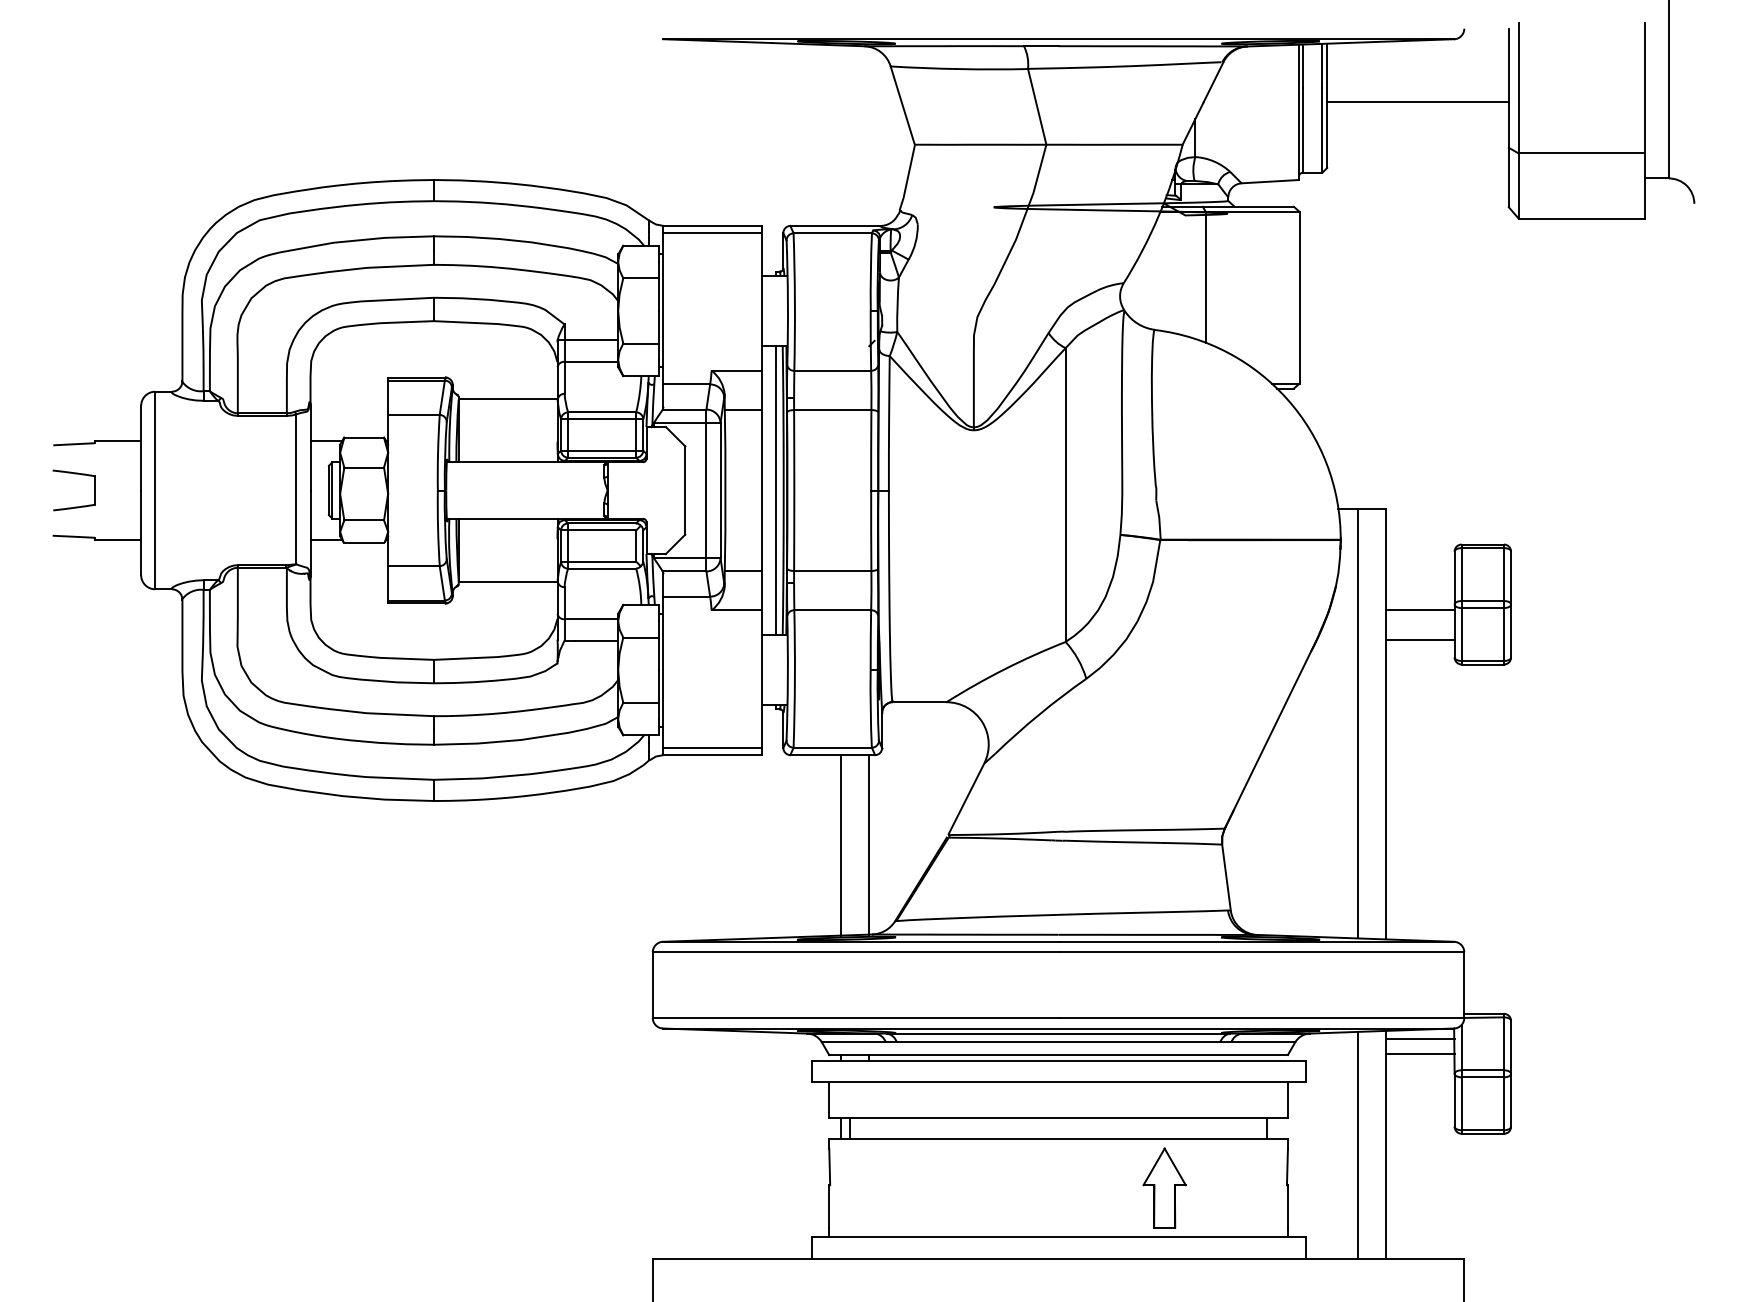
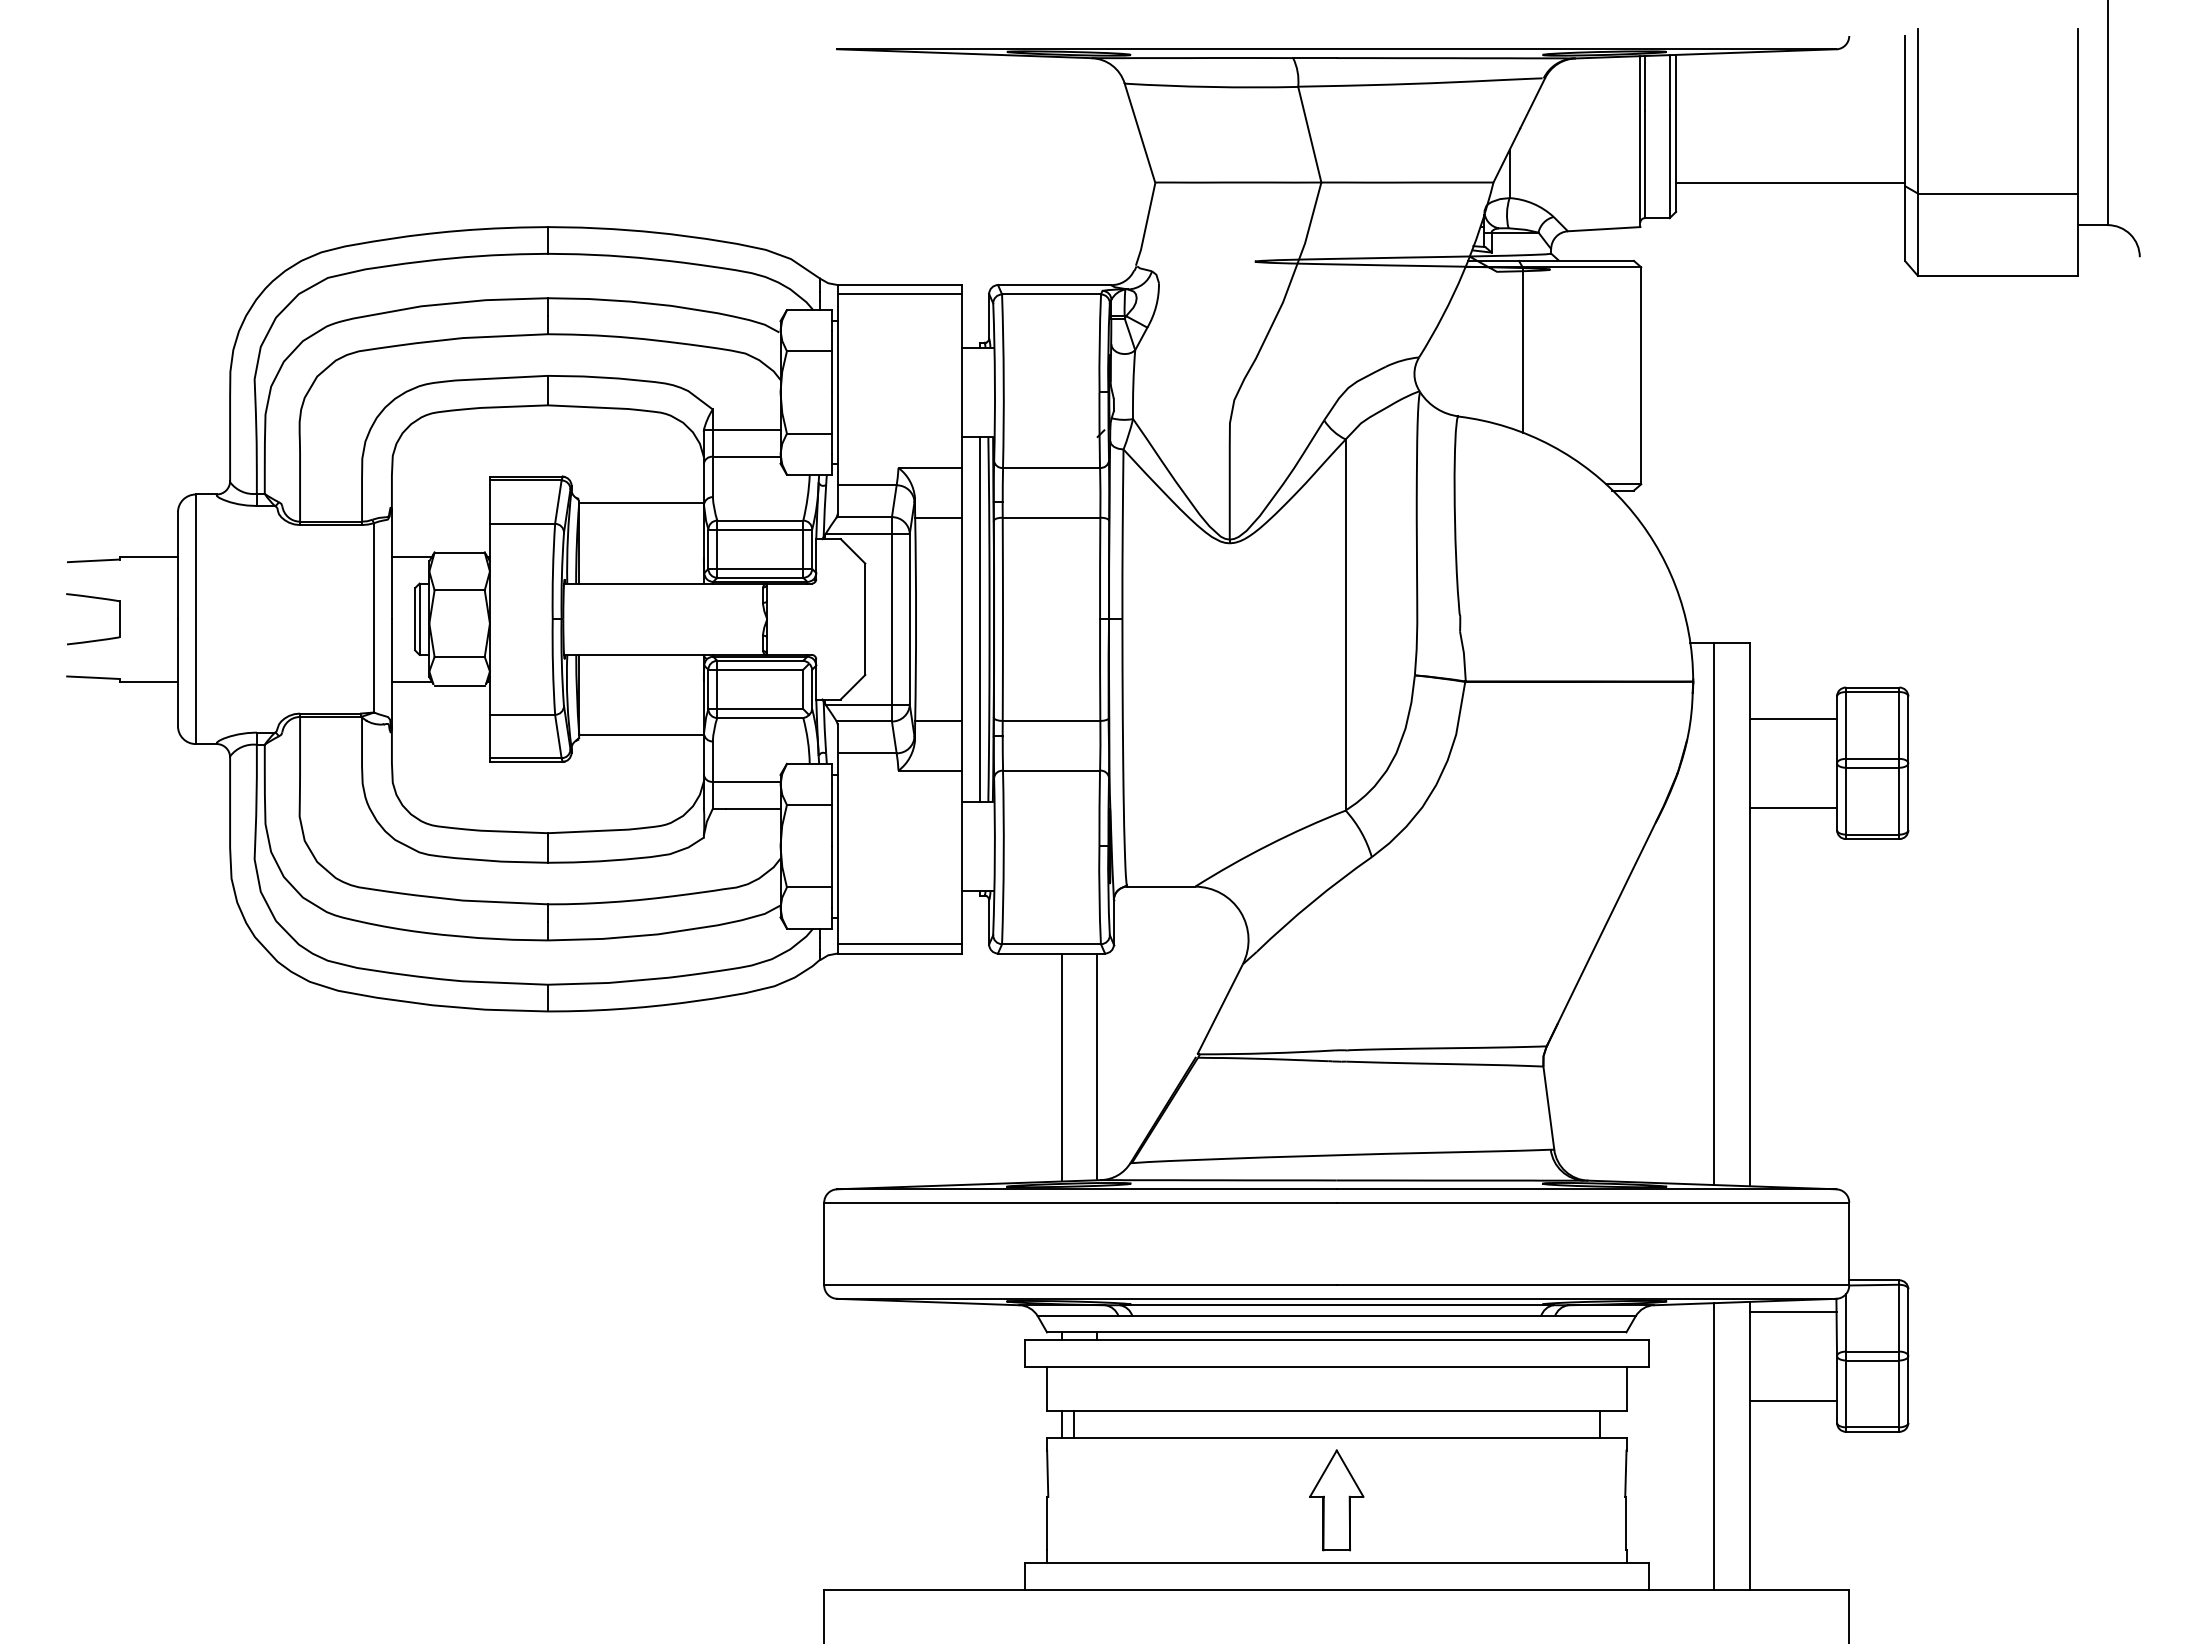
line: (1417, 101) -> (1790, 182), moved
line: (1420, 610) -> (1793, 718), moved
line: (1420, 1054) -> (1793, 1400), moved
part: (1164, 1188) -> (1336, 1500), moved

